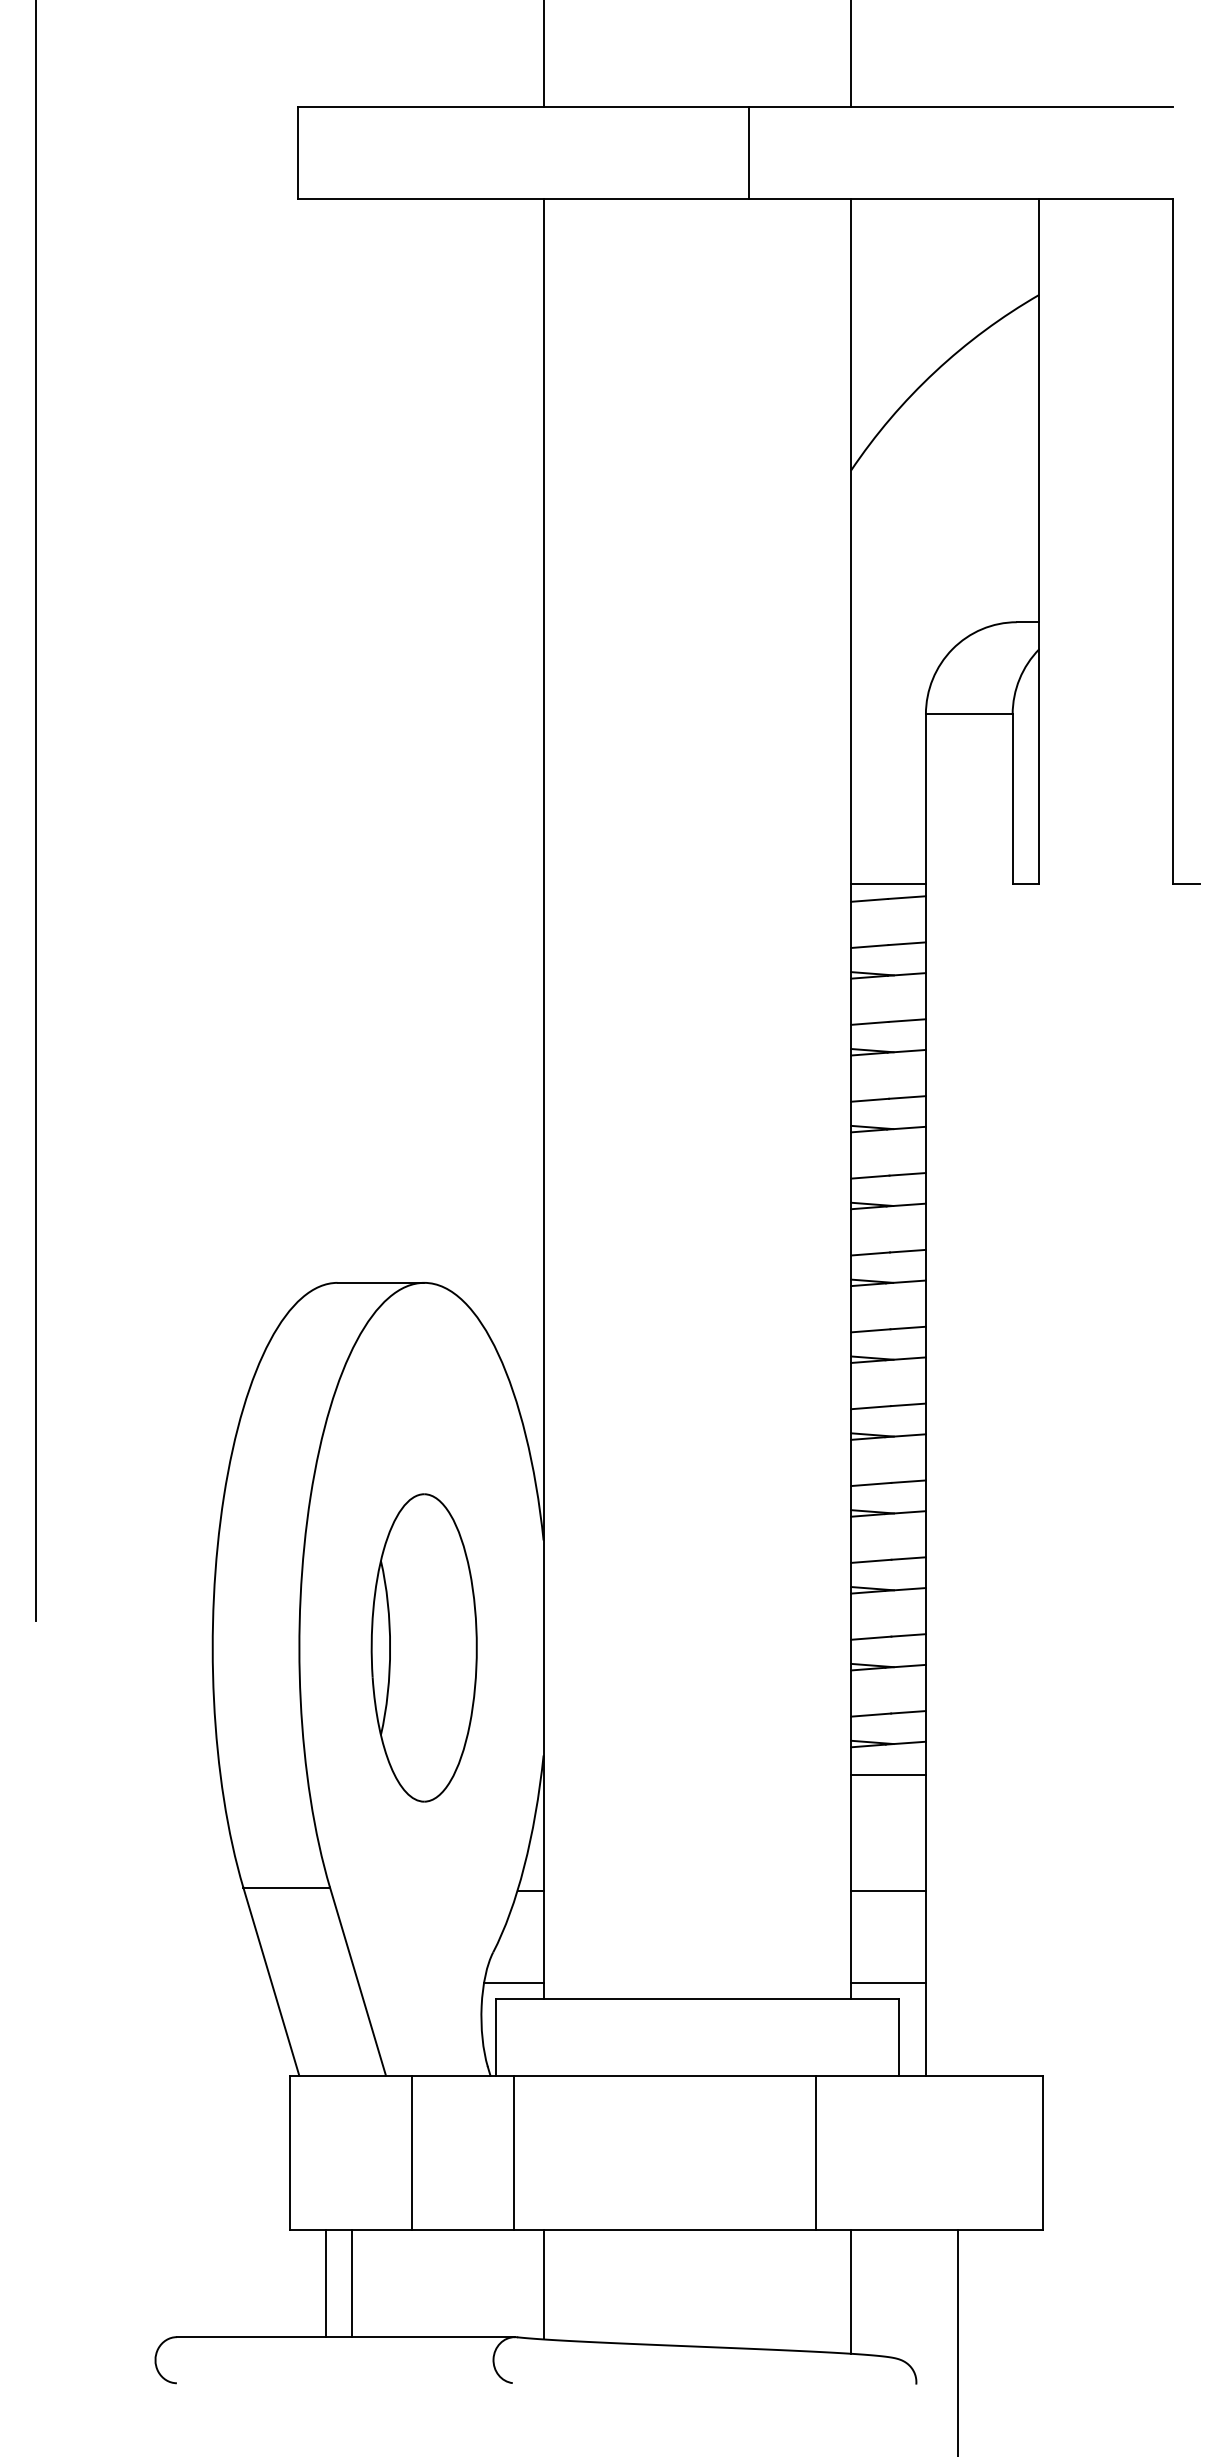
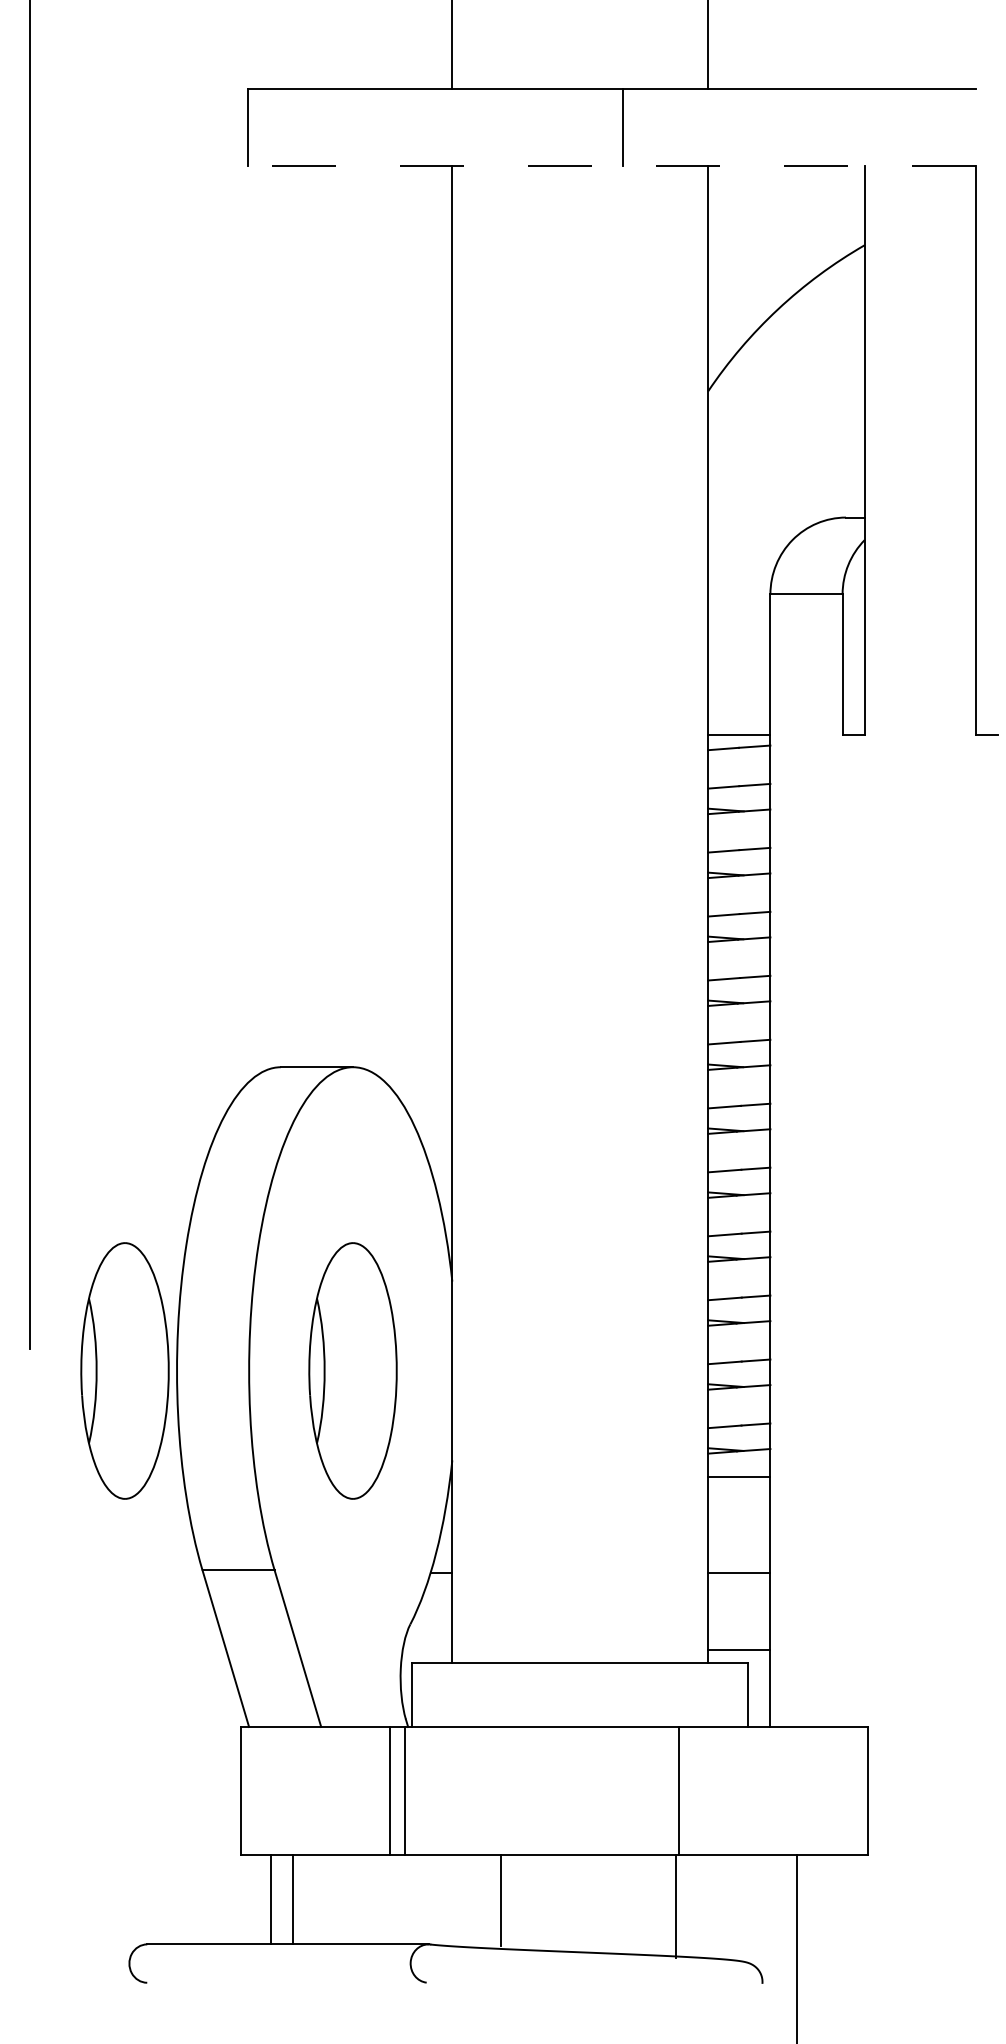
line: (734, 199) -> (611, 165), solid -> dashed
part: (149, 1647) -> (124, 1370), added
line: (513, 1982) -> (427, 1649), removed
line: (412, 2152) -> (405, 1790), moved
line: (514, 2152) -> (390, 1790), moved
line: (543, 2284) -> (501, 1900), moved
line: (851, 2291) -> (676, 1906), moved

